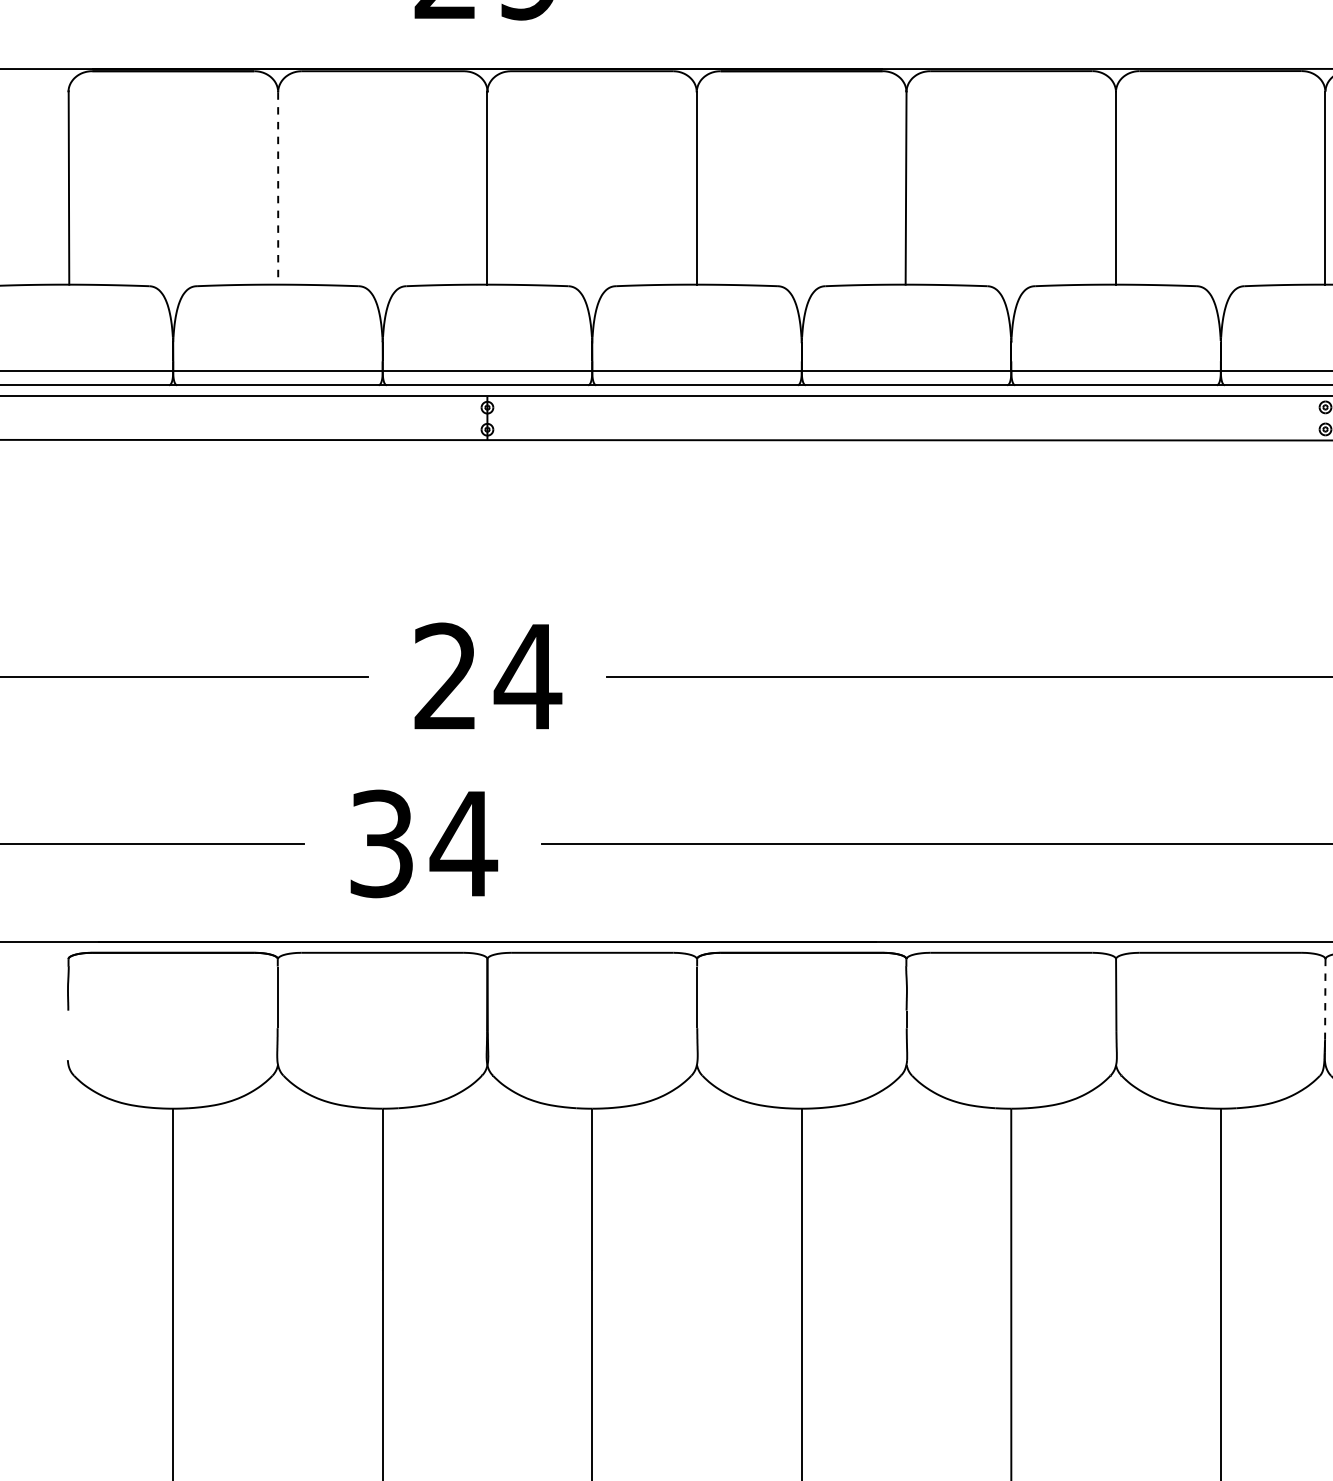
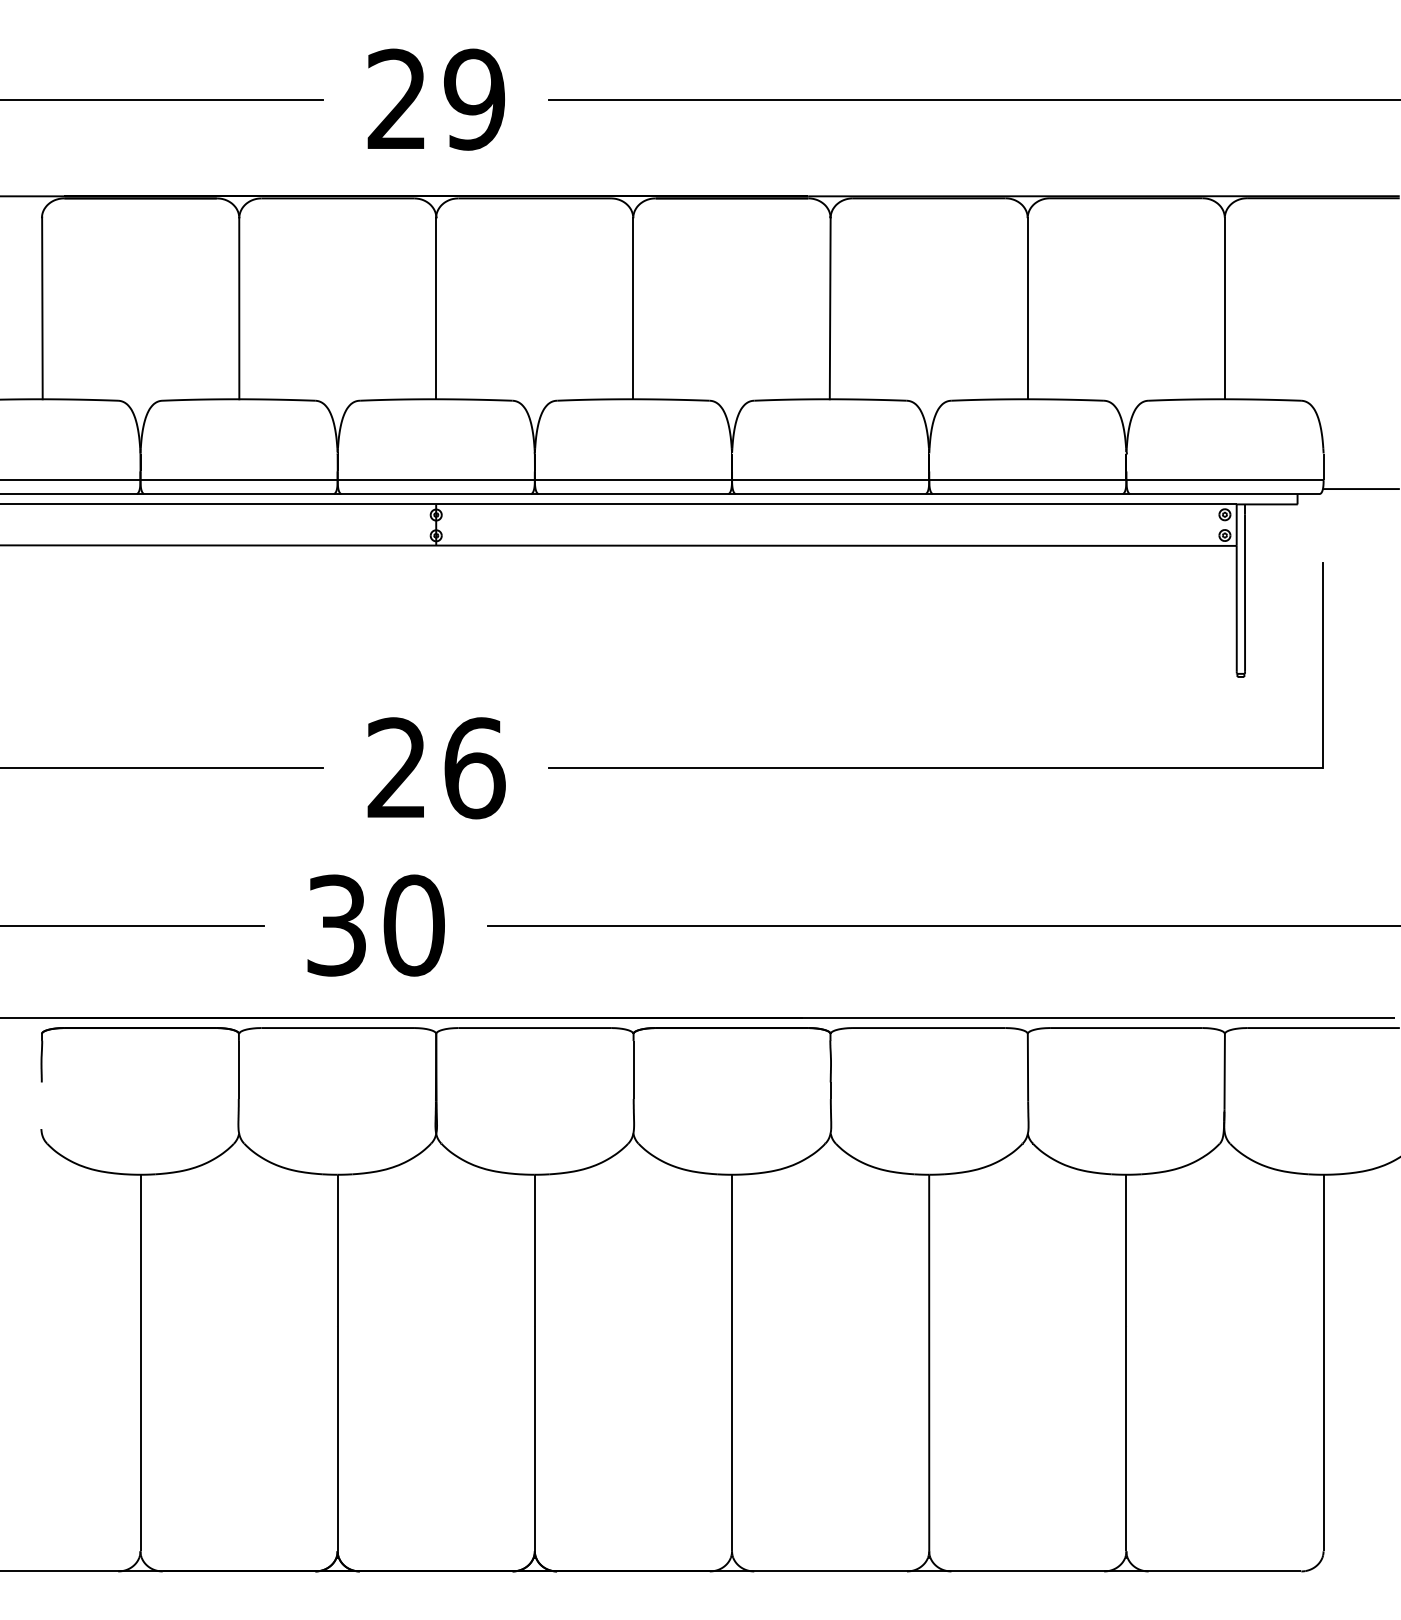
line: (278, 188) -> (239, 308), dashed -> solid
text: (528, 677) -> (474, 768), 24 -> 26
text: (463, 843) -> (413, 925), 34 -> 30
line: (1325, 1000) -> (1224, 1072), dashed -> solid

